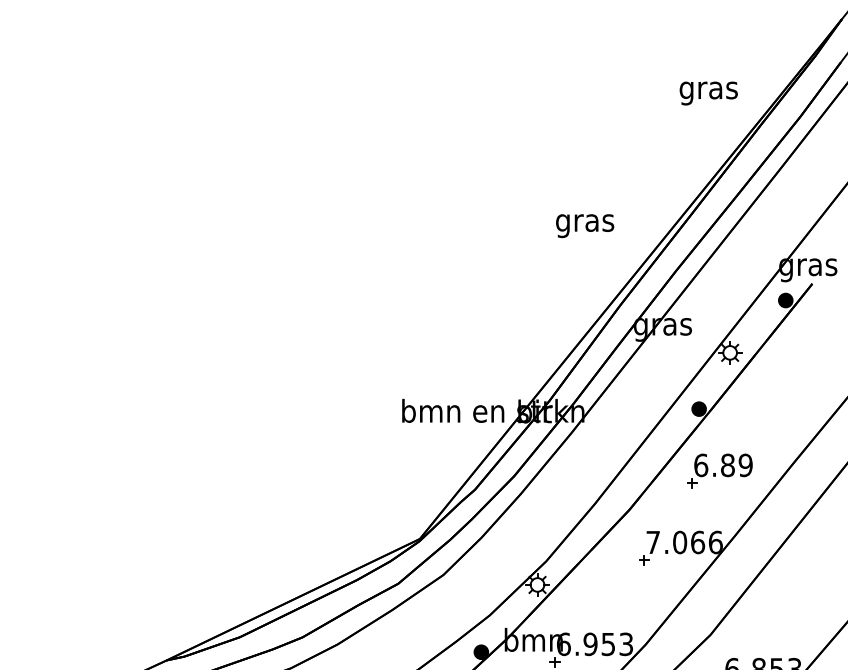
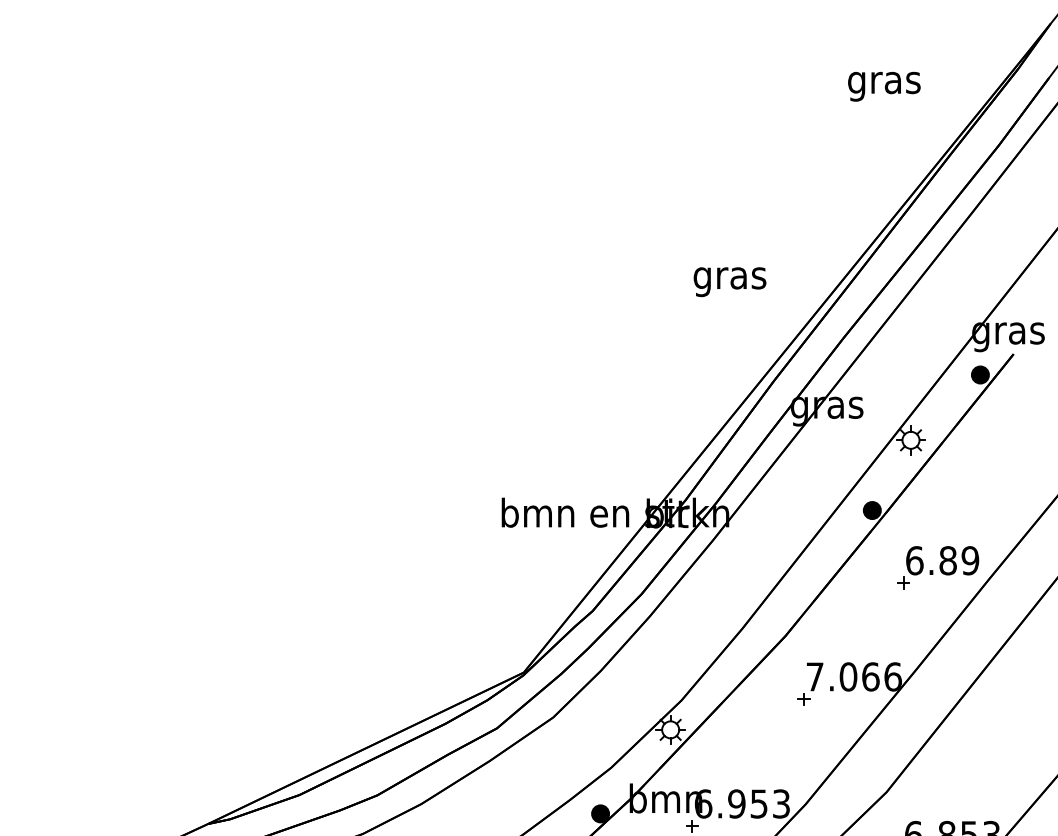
text: (708, 93) -> (883, 86), moved
part: (719, 470) -> (937, 567), moved

